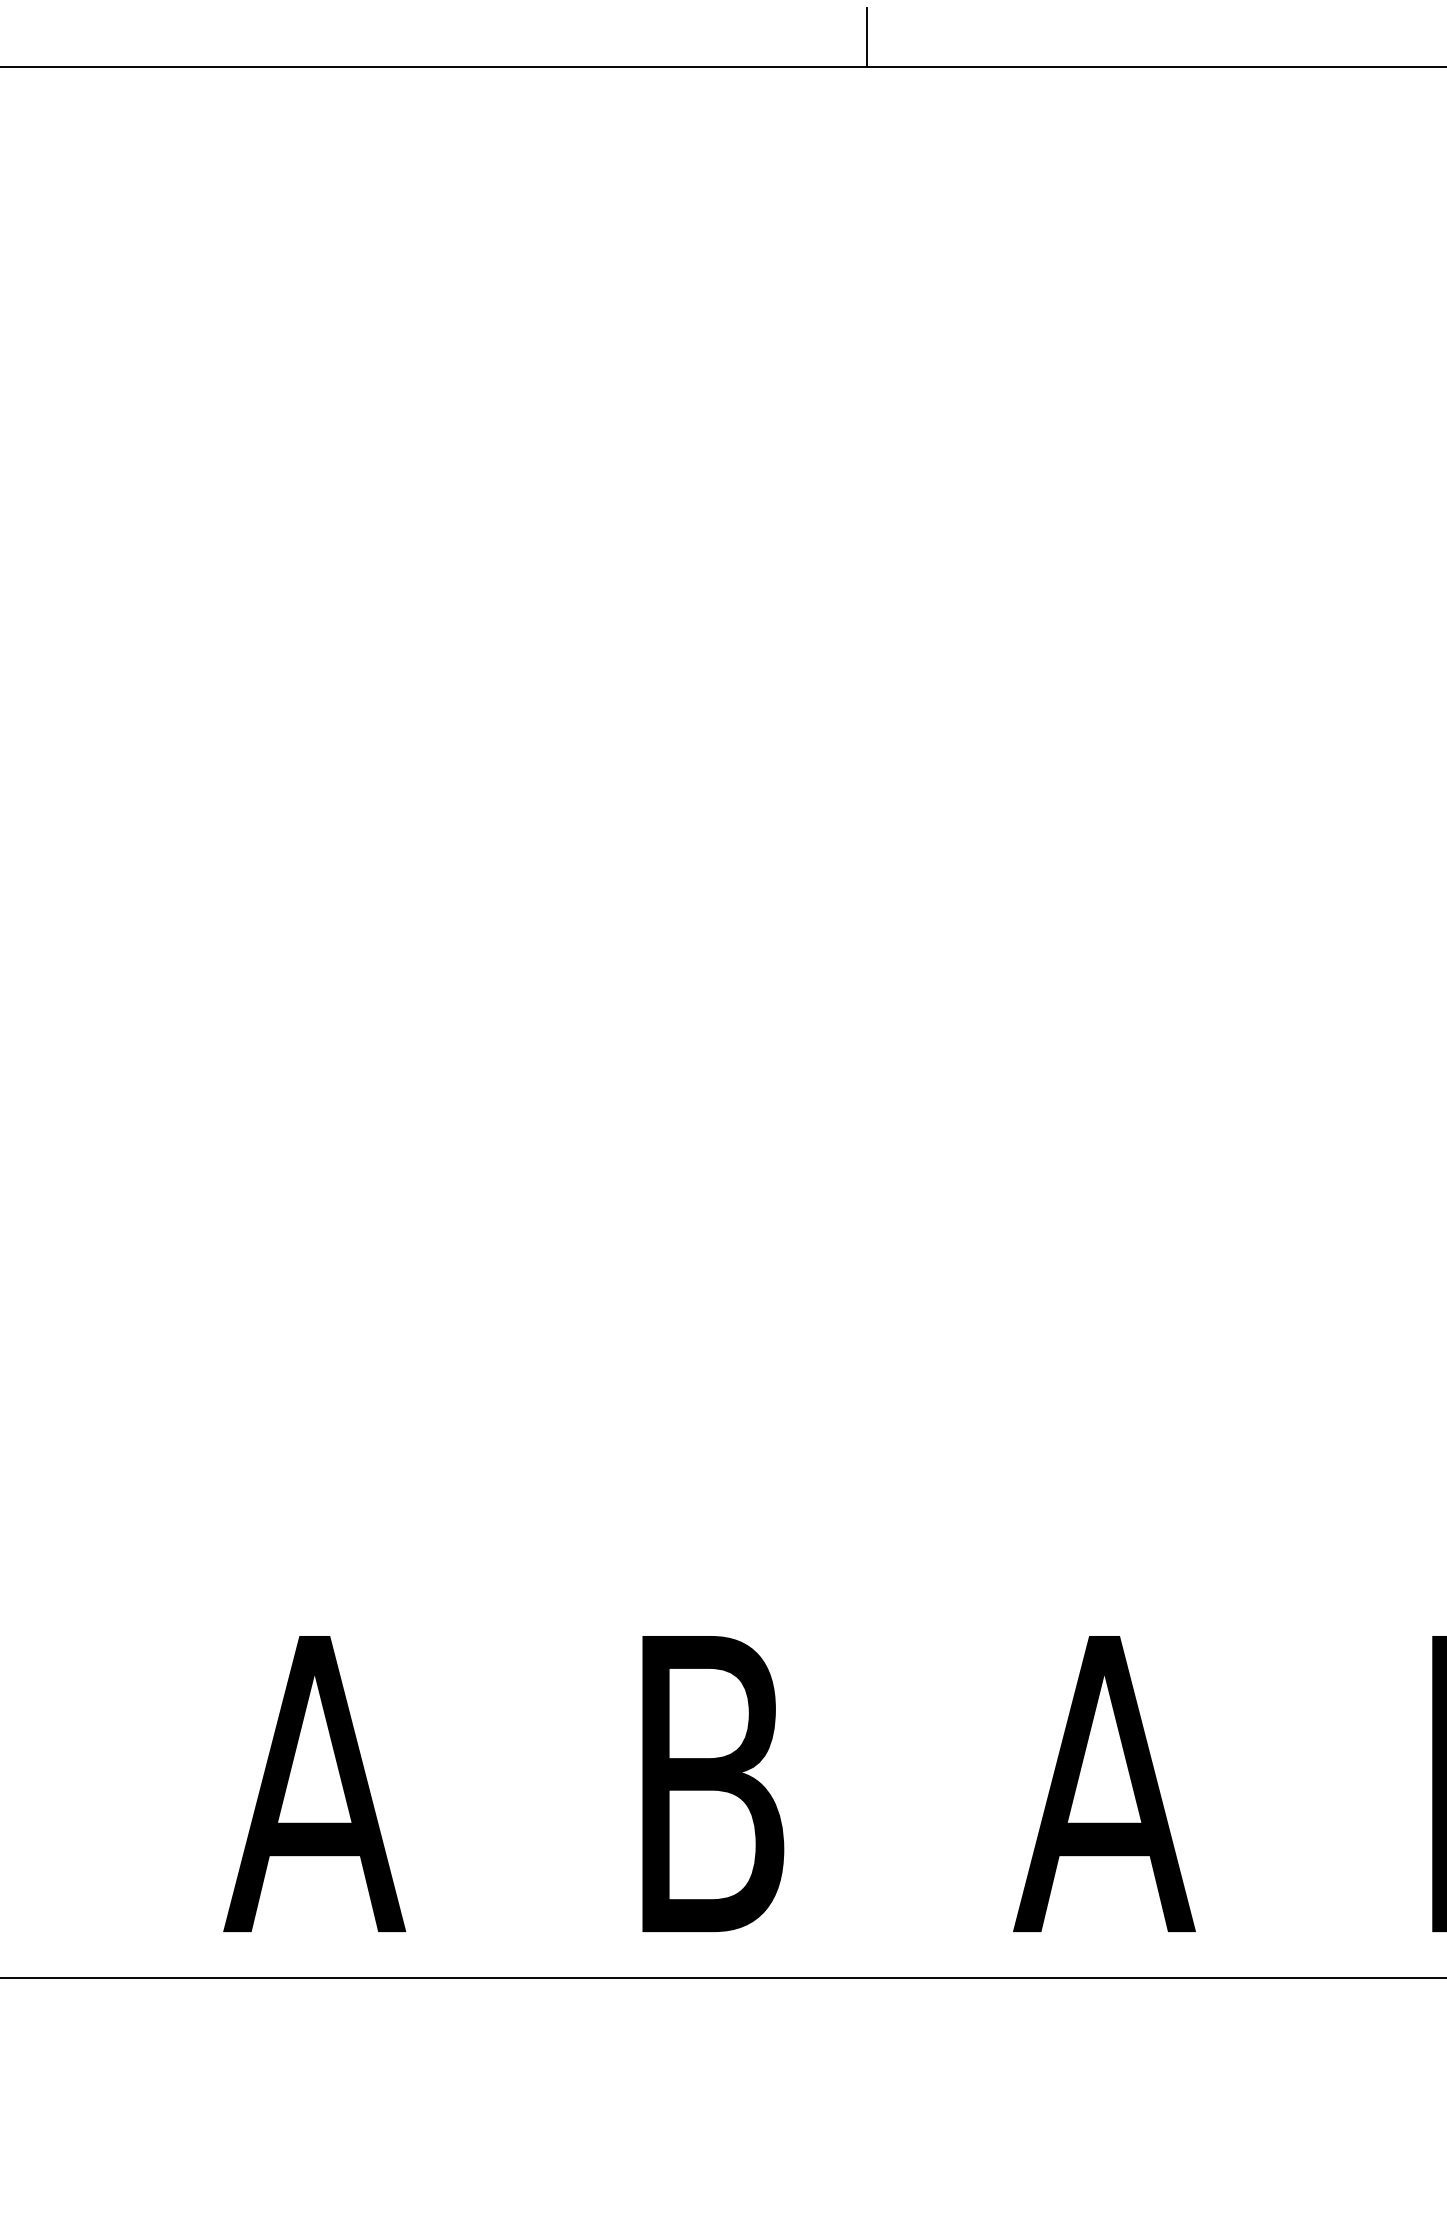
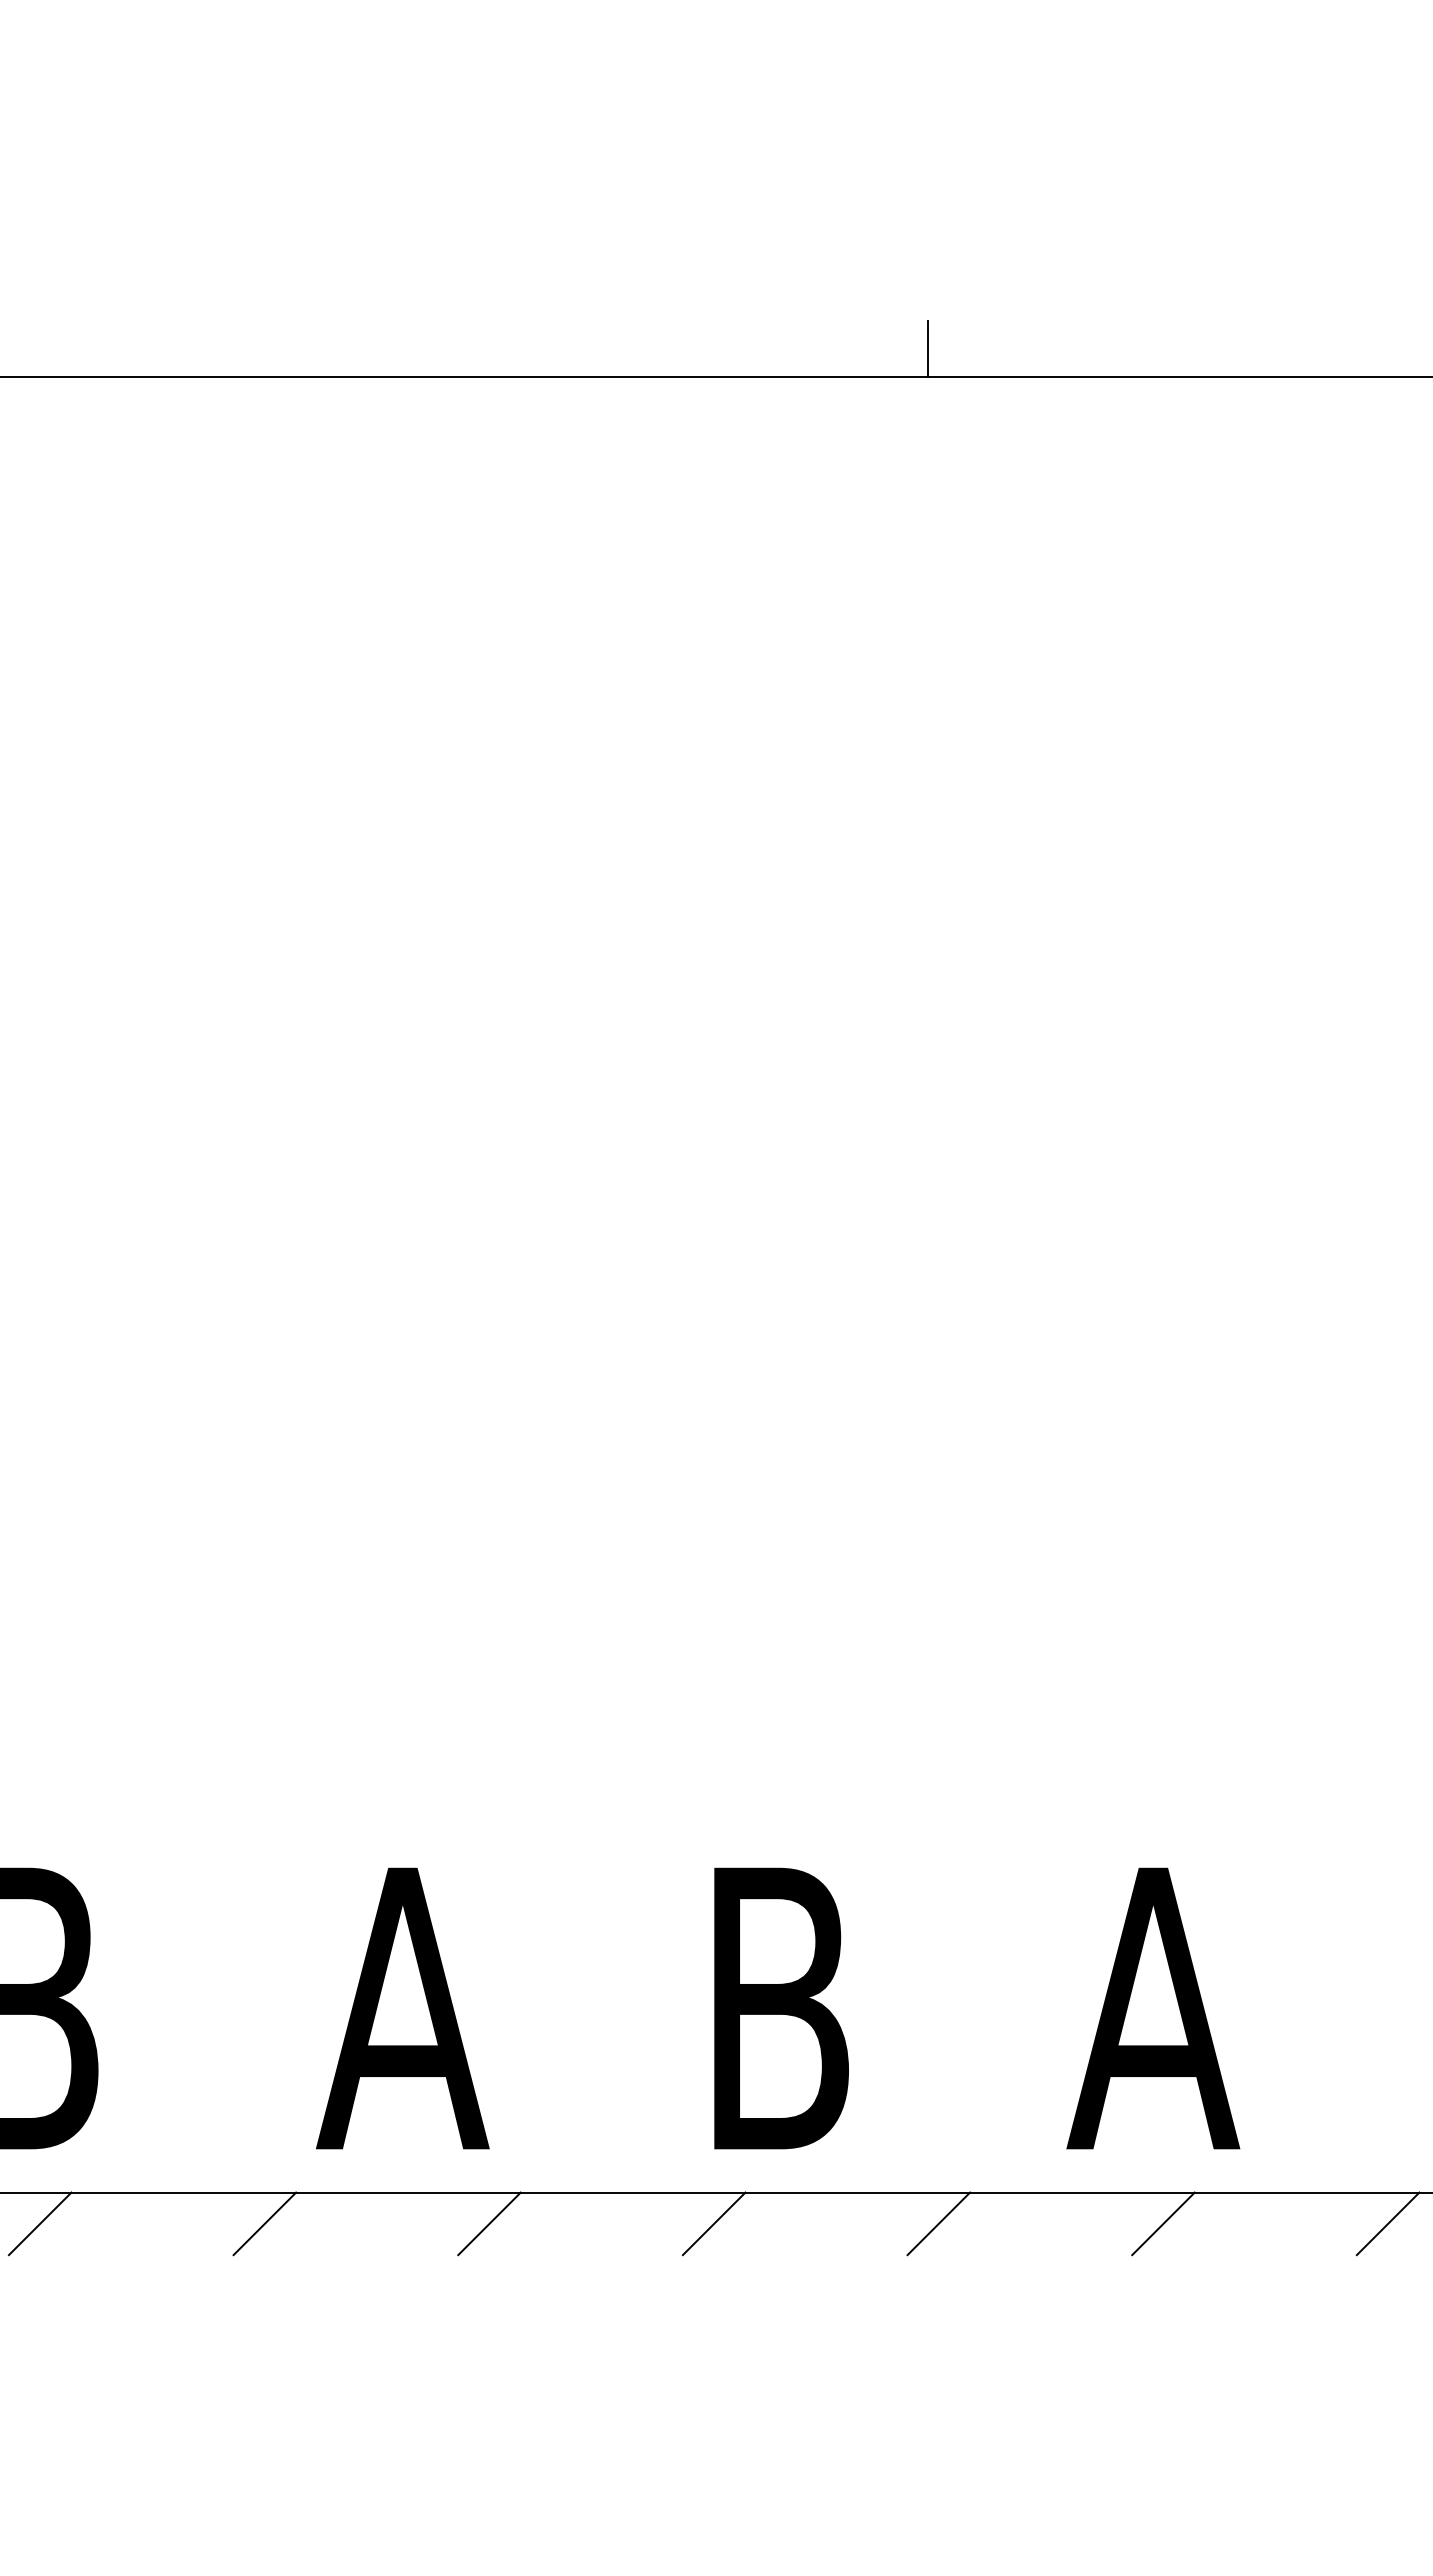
line: (169, 2010) -> (264, 2223), added
line: (405, 2010) -> (489, 2223), added
line: (641, 2010) -> (713, 2223), added
line: (878, 2010) -> (938, 2223), added
line: (1115, 2010) -> (1163, 2223), added
line: (1350, 2010) -> (1387, 2223), added

